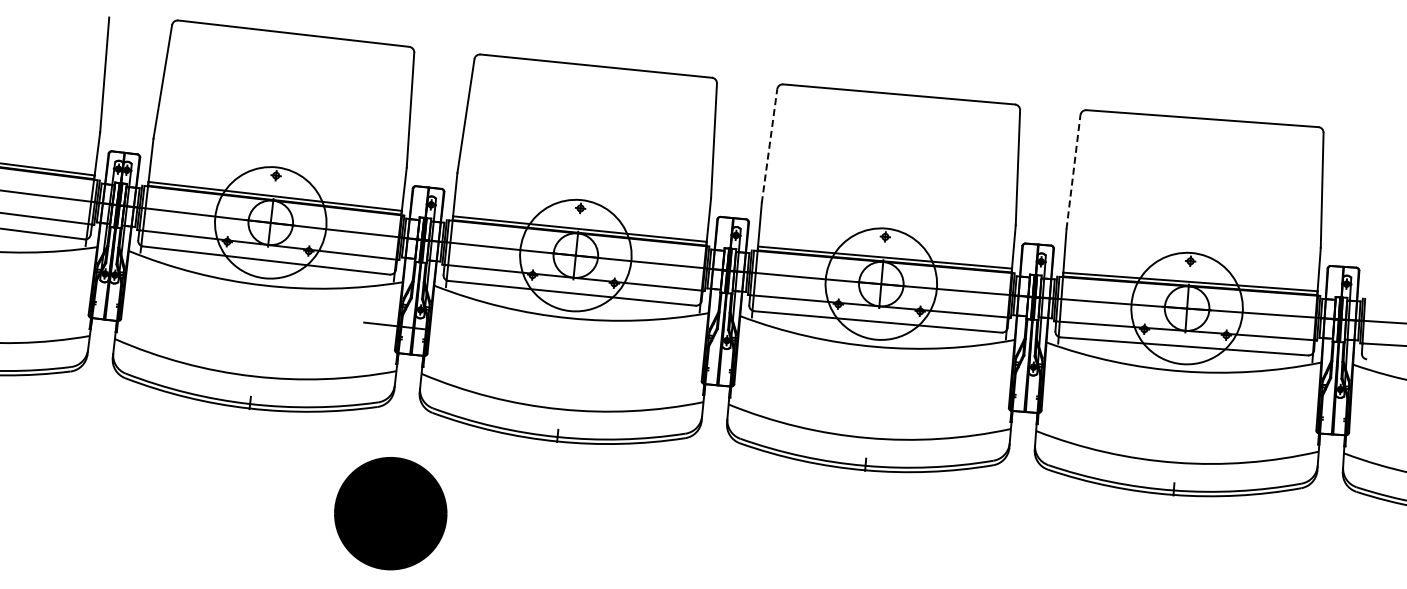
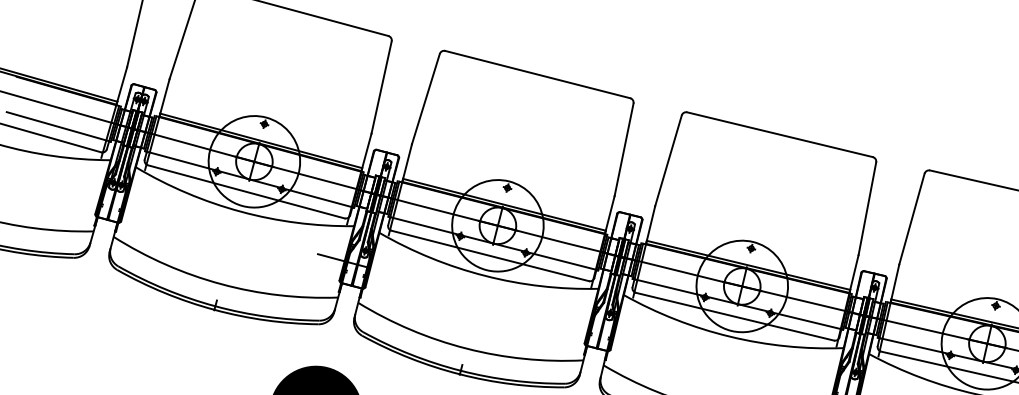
line: (769, 146) -> (668, 161), dashed -> solid
line: (1073, 172) -> (911, 219), dashed -> solid

